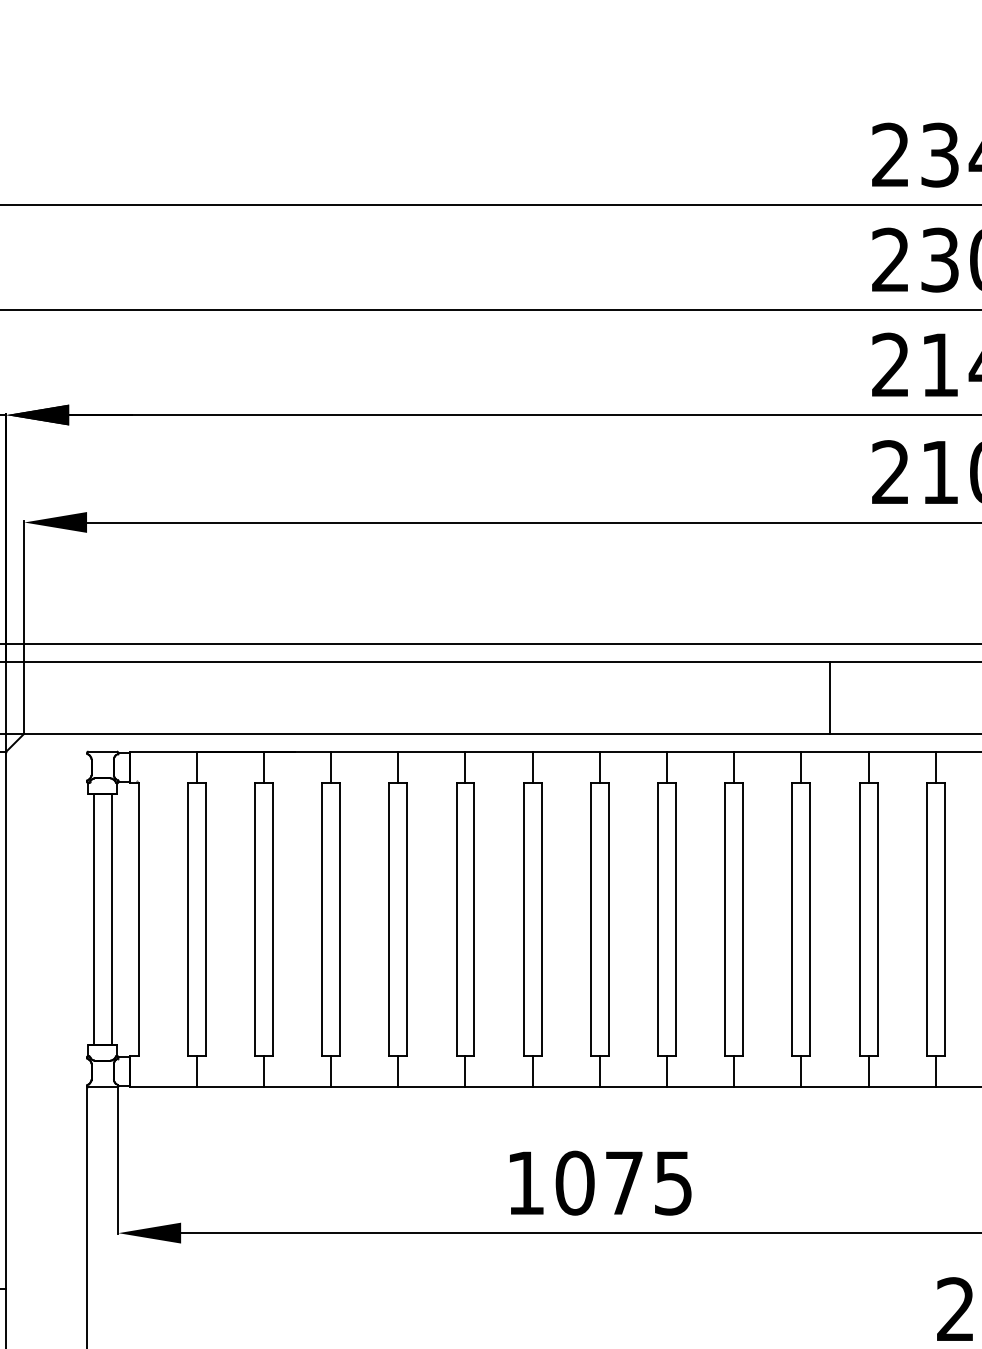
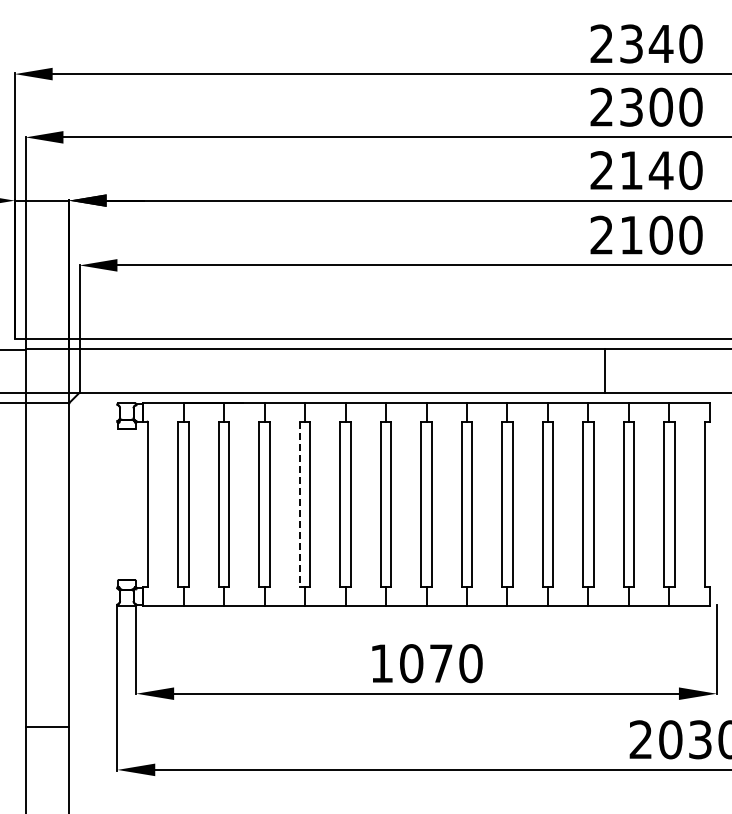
line: (830, 696) -> (604, 370), moved
line: (93, 919) -> (121, 504), removed
line: (112, 919) -> (132, 504), removed
line: (389, 920) -> (299, 505), solid -> dashed
text: (672, 1182) -> (470, 663), 1075 -> 1070

